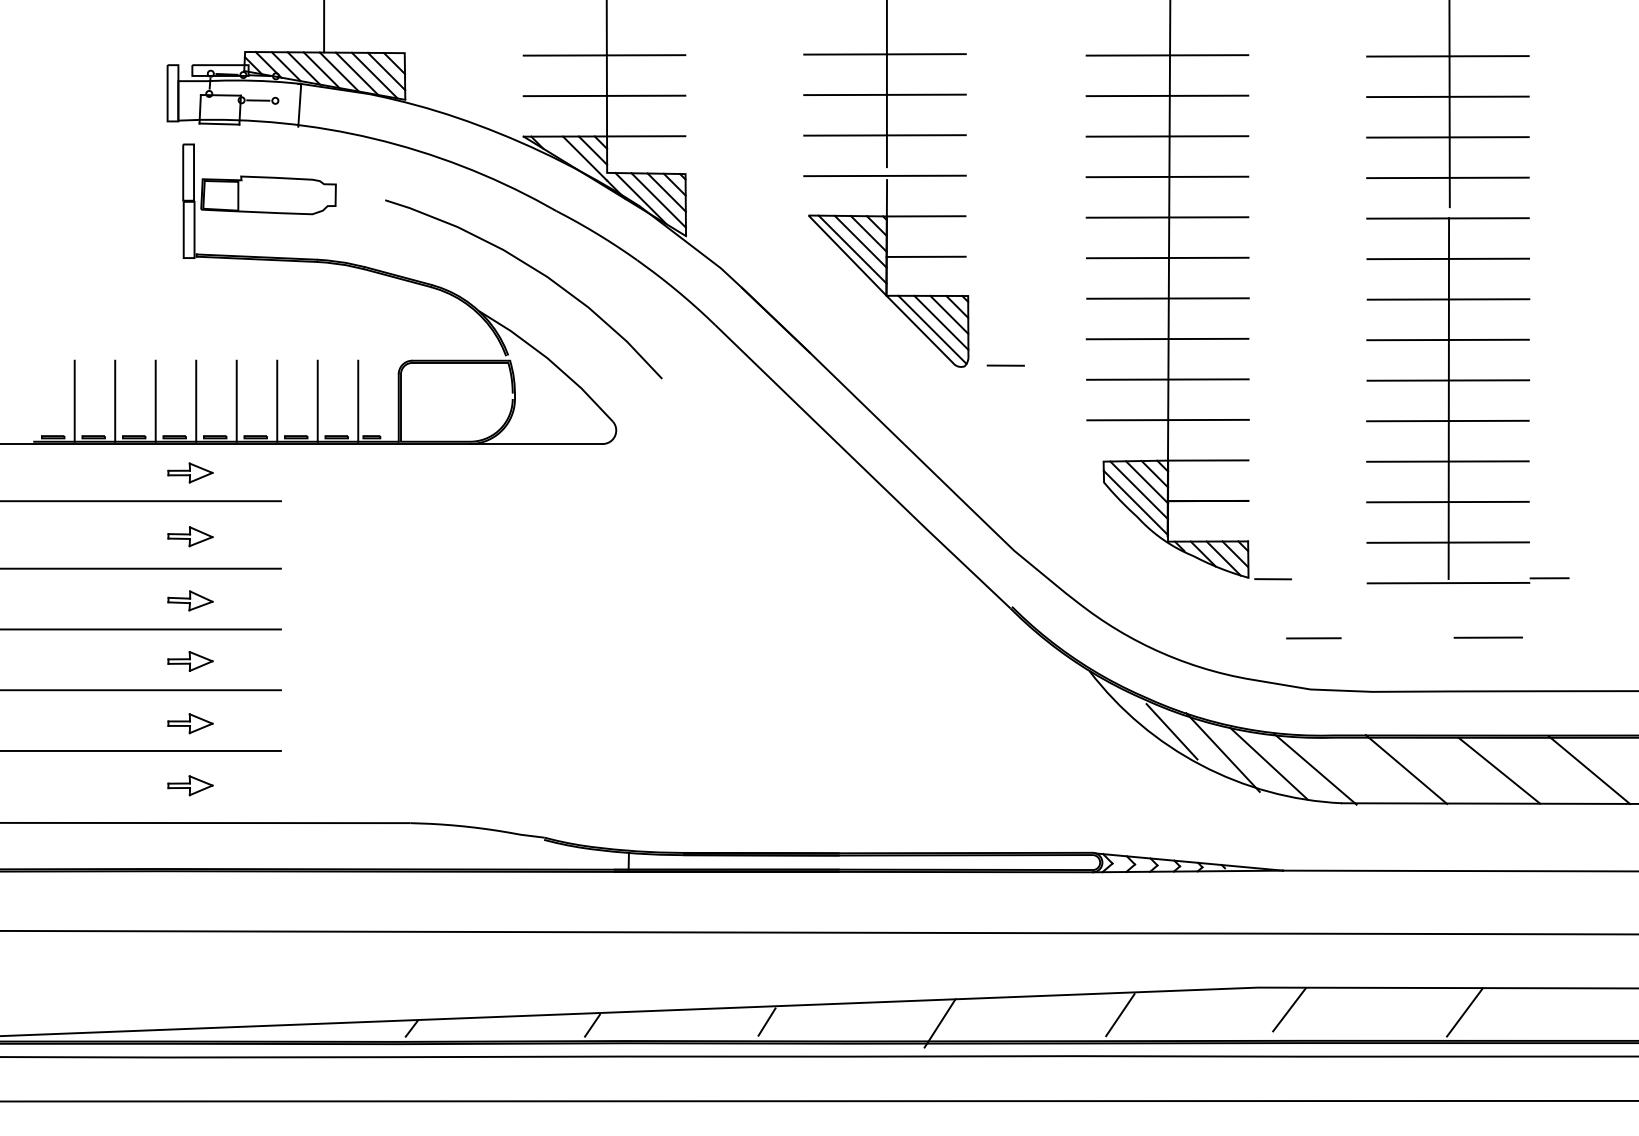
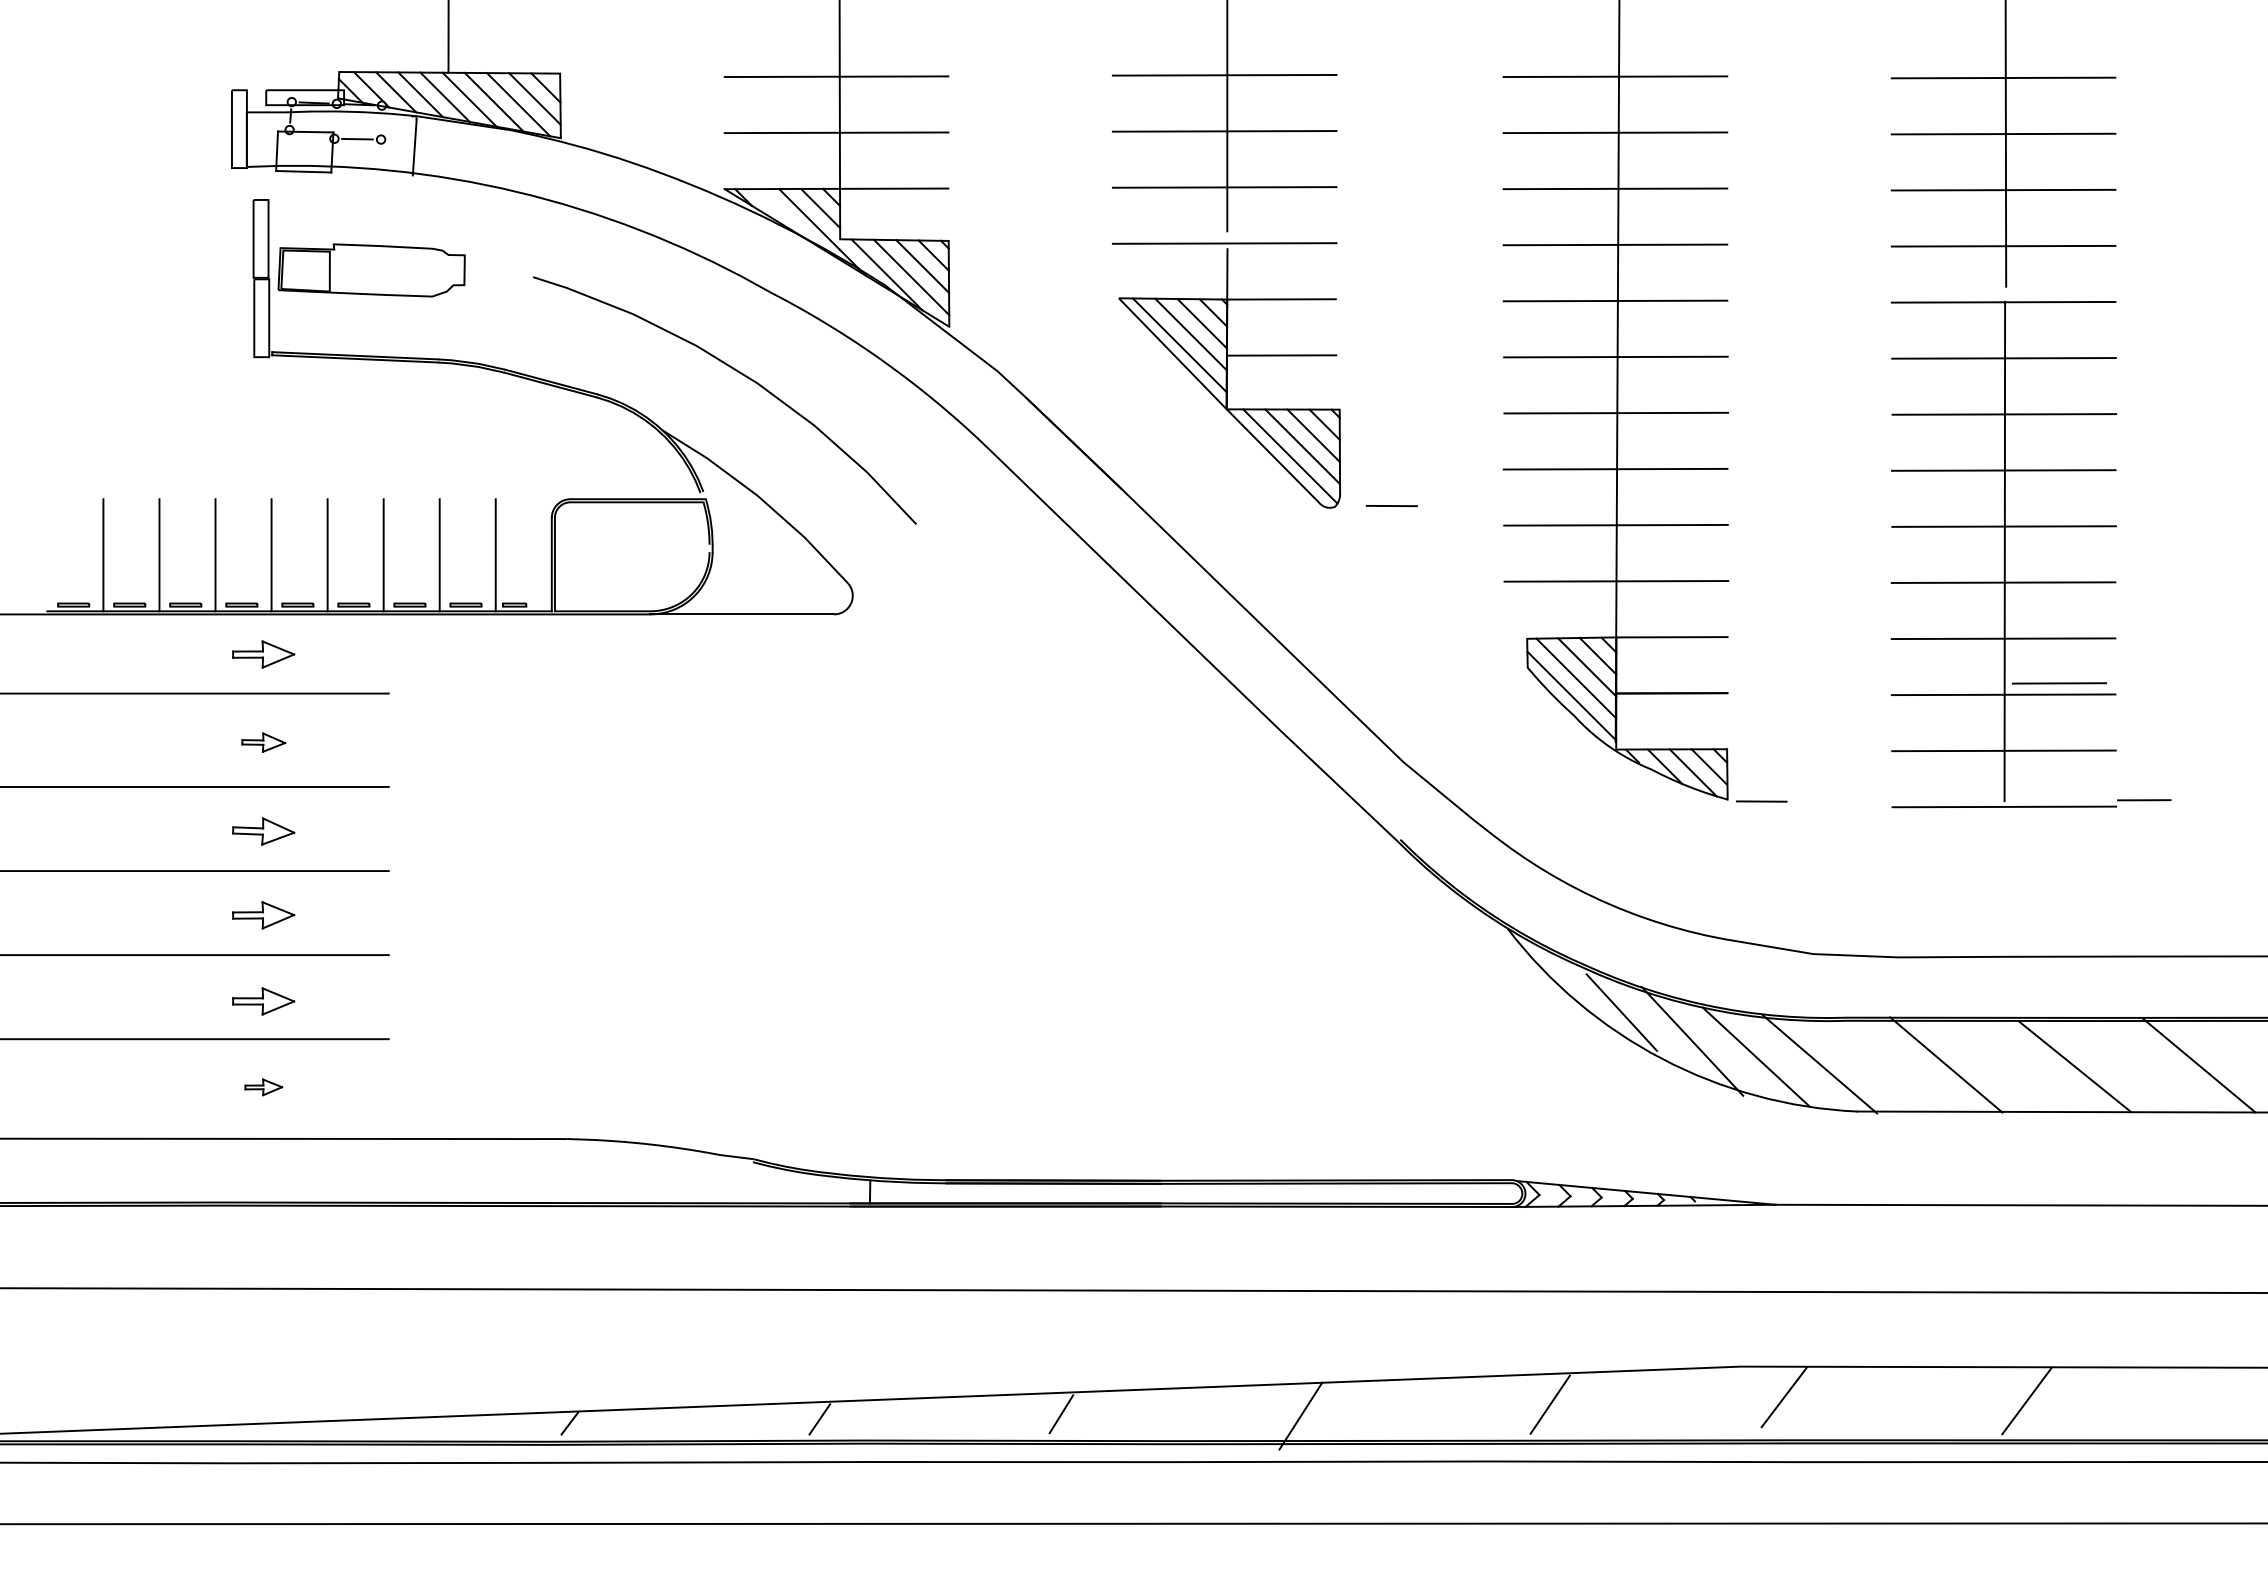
part: (190, 536) -> (263, 742), size x0.7
line: (1488, 637) -> (2059, 683), moved
line: (1313, 638) -> (1817, 883), removed
part: (190, 785) -> (263, 1087), size x0.6

